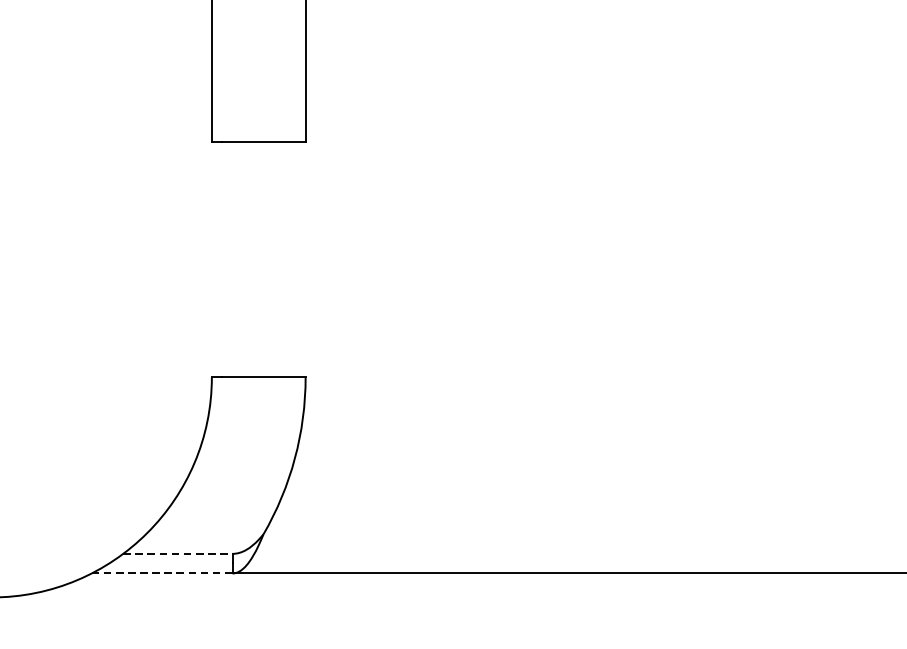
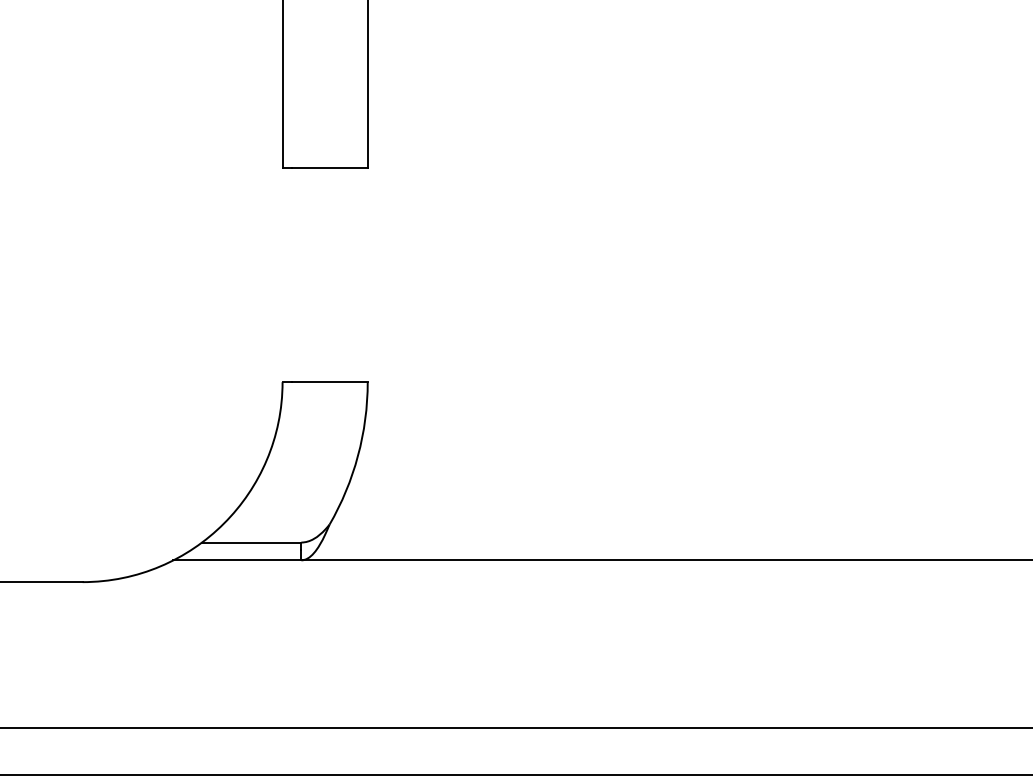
line: (177, 553) -> (251, 542), dashed -> solid
line: (161, 573) -> (236, 560), dashed -> solid

